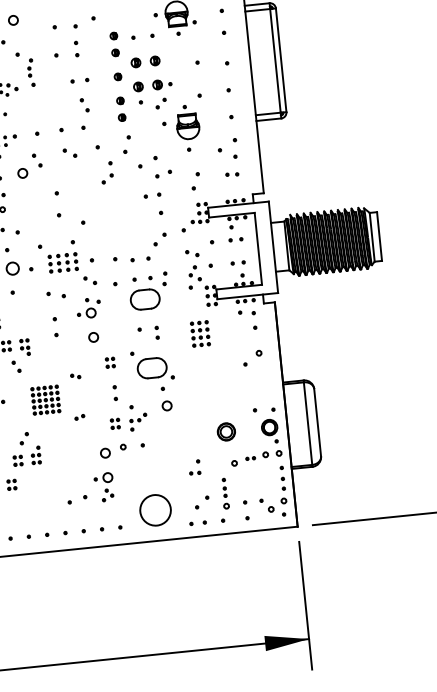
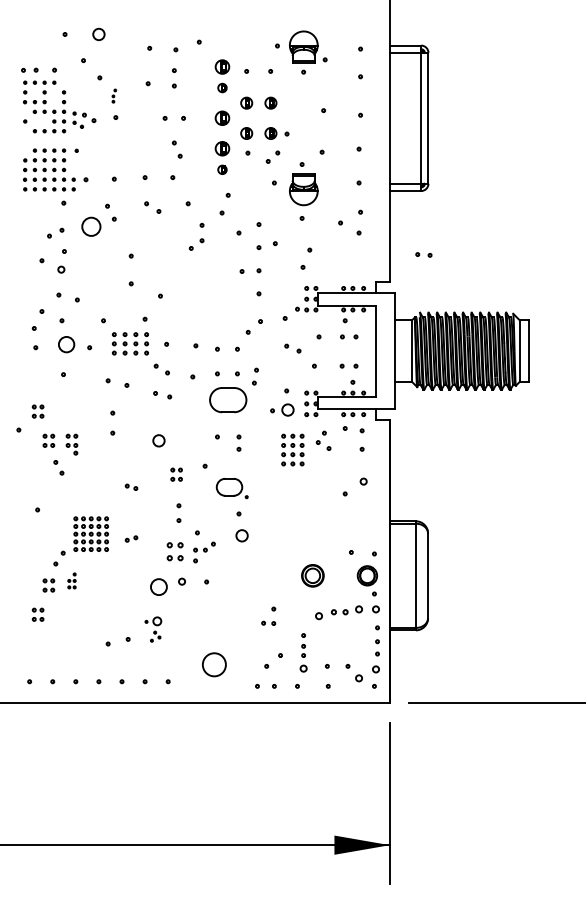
part: (113, 35) -> (222, 66), size x1.6
part: (30, 67) -> (114, 95), size x0.6
part: (118, 76) -> (222, 118), size x1.6
part: (120, 100) -> (222, 148), size x1.6
circle: (22, 173) -> (90, 226), size x1.6
part: (231, 174) -> (423, 254), moved
part: (194, 273) -> (323, 440), moved
part: (86, 313) -> (282, 409), moved
part: (155, 369) -> (232, 488), size x0.7
part: (45, 399) -> (90, 533), moved
part: (114, 423) -> (174, 551), size x1.4
circle: (105, 452) -> (158, 586), size x1.4
part: (35, 455) -> (71, 580), size x0.7
part: (250, 458) -> (339, 611), size x1.4
part: (104, 487) -> (153, 629), size x0.7
circle: (155, 510) -> (214, 664), size x0.6

